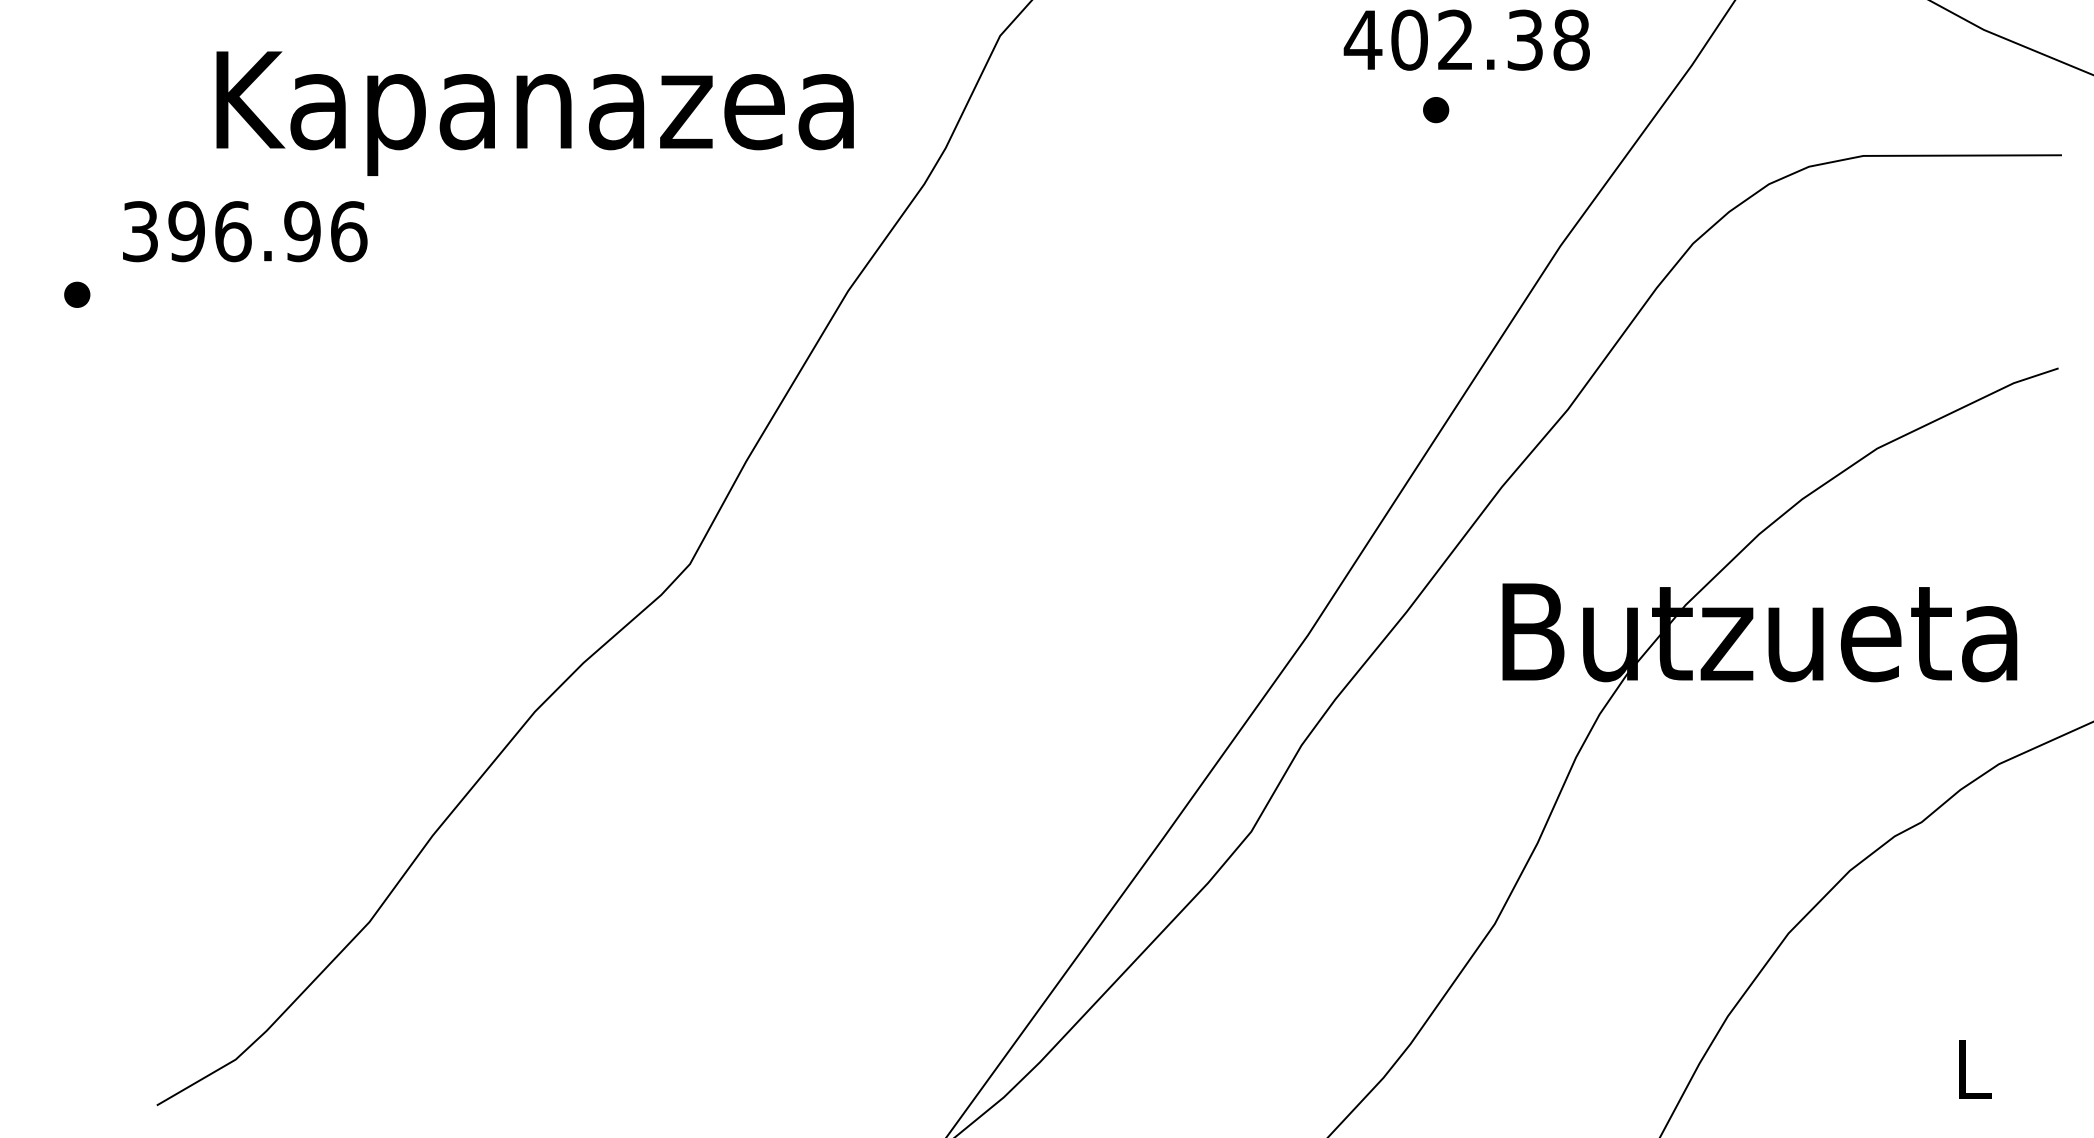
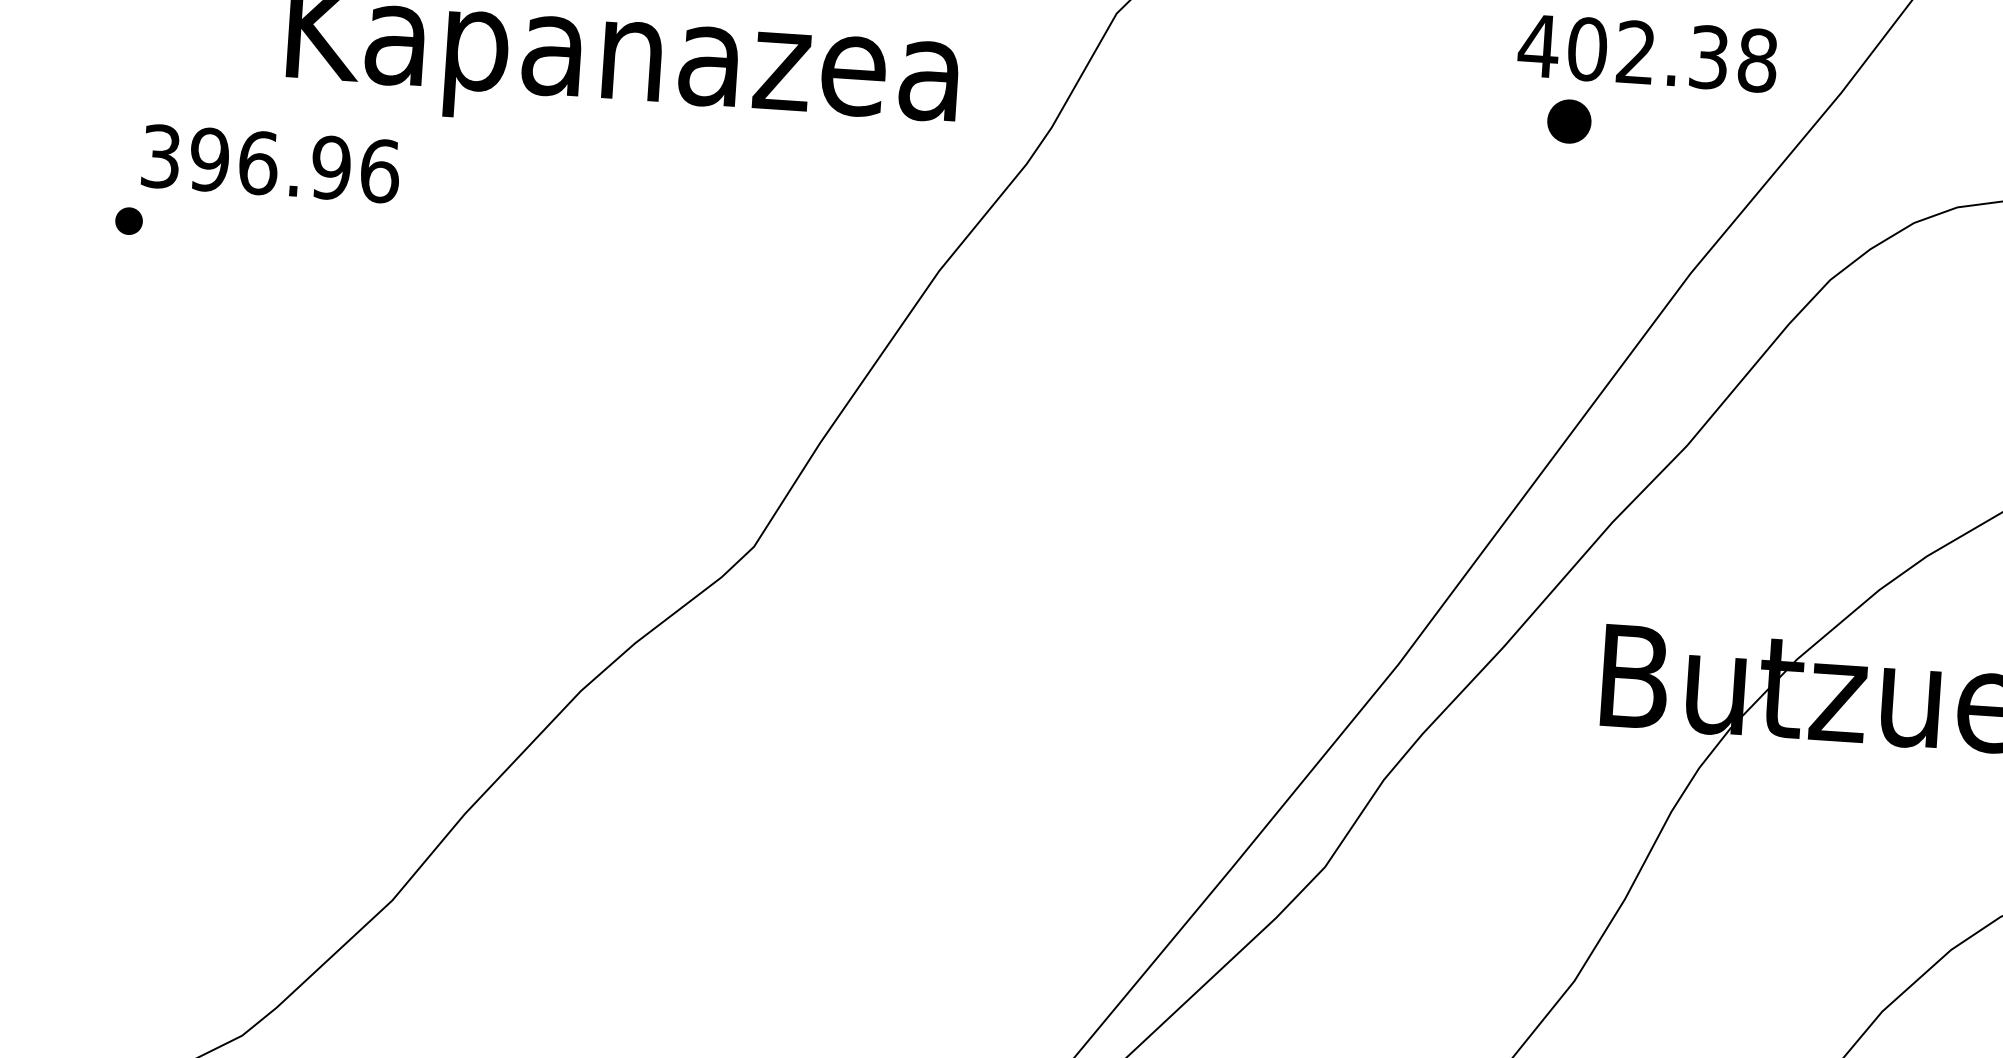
text: (1466, 39) -> (1647, 52), moved
part: (1436, 110) -> (1569, 122), size x1.6
text: (245, 231) -> (271, 163), moved

